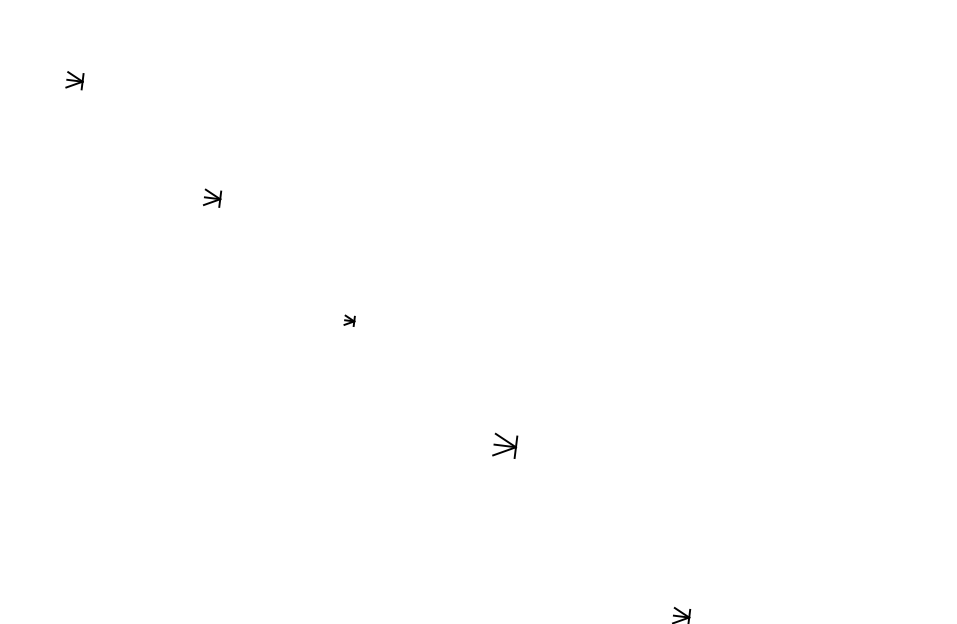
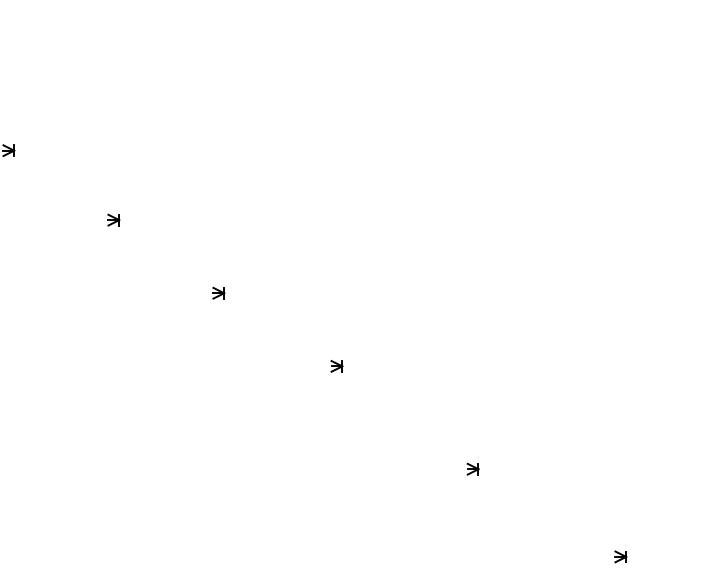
part: (349, 319) -> (218, 292), size x1.67
part: (504, 446) -> (336, 366), size x0.71

